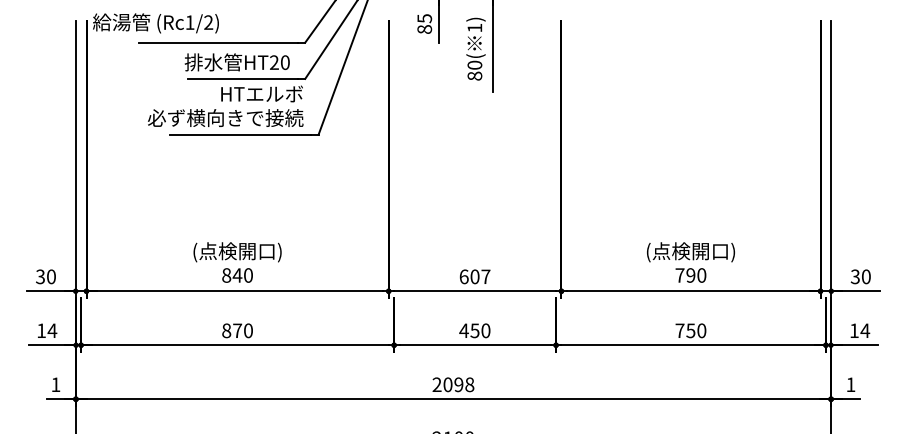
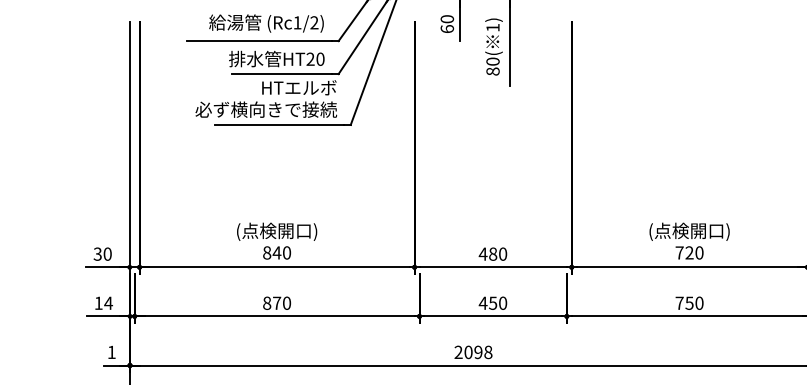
text: (155, 23) -> (266, 23), moved
text: (424, 23) -> (447, 23), 85 -> 60
text: (690, 275) -> (689, 252), 790 -> 720
text: (474, 276) -> (492, 253), 607 -> 480

